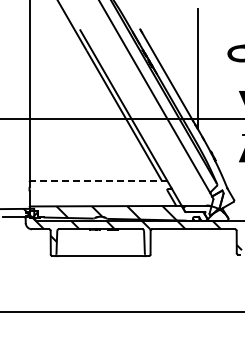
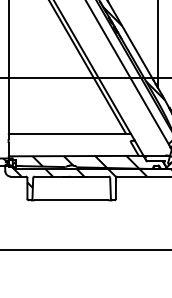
hatch: (170, 90) -> (133, 53), added
line: (98, 181) -> (69, 134), dashed -> solid

